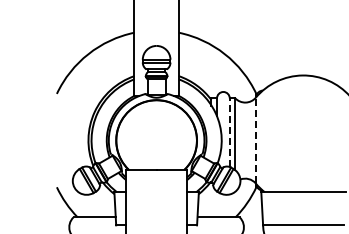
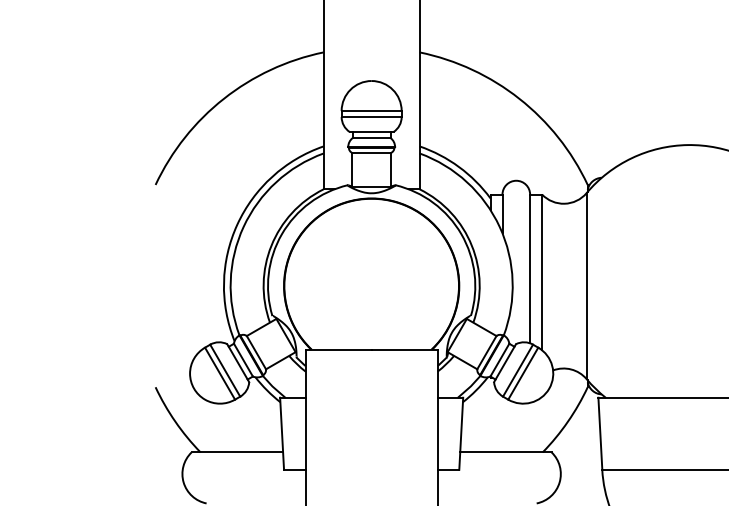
line: (229, 132) -> (529, 268), dashed -> solid
line: (255, 140) -> (585, 285), dashed -> solid

